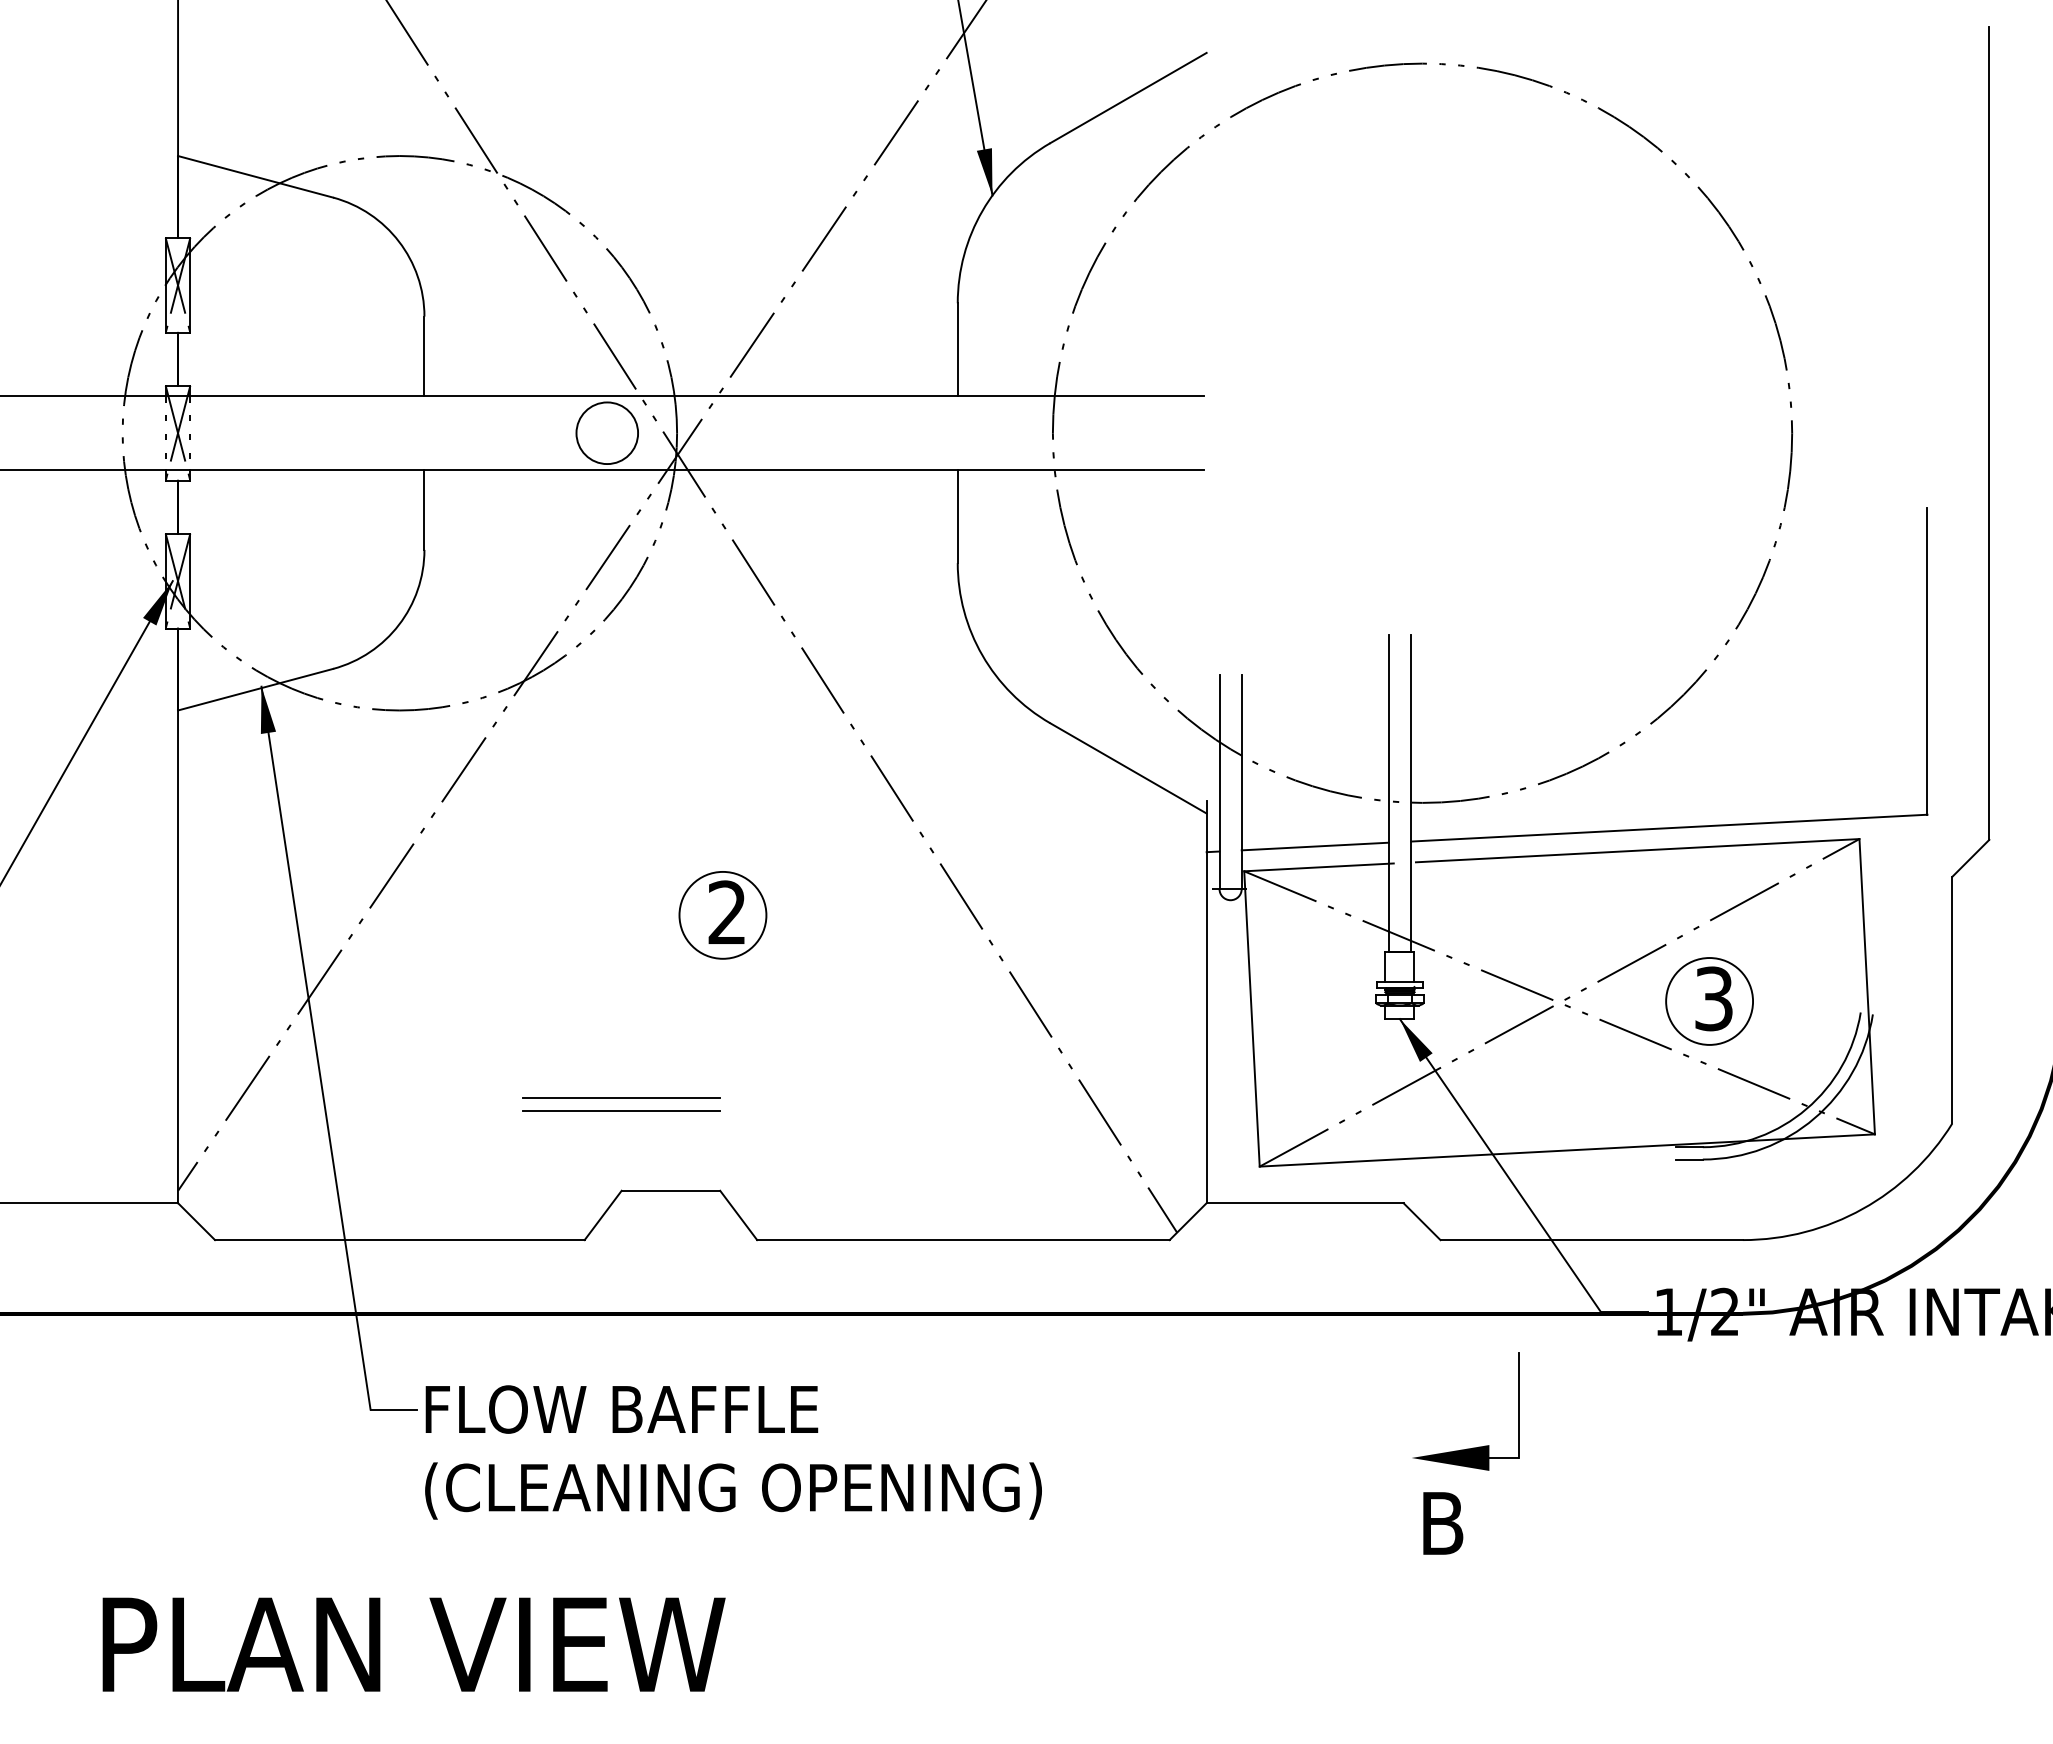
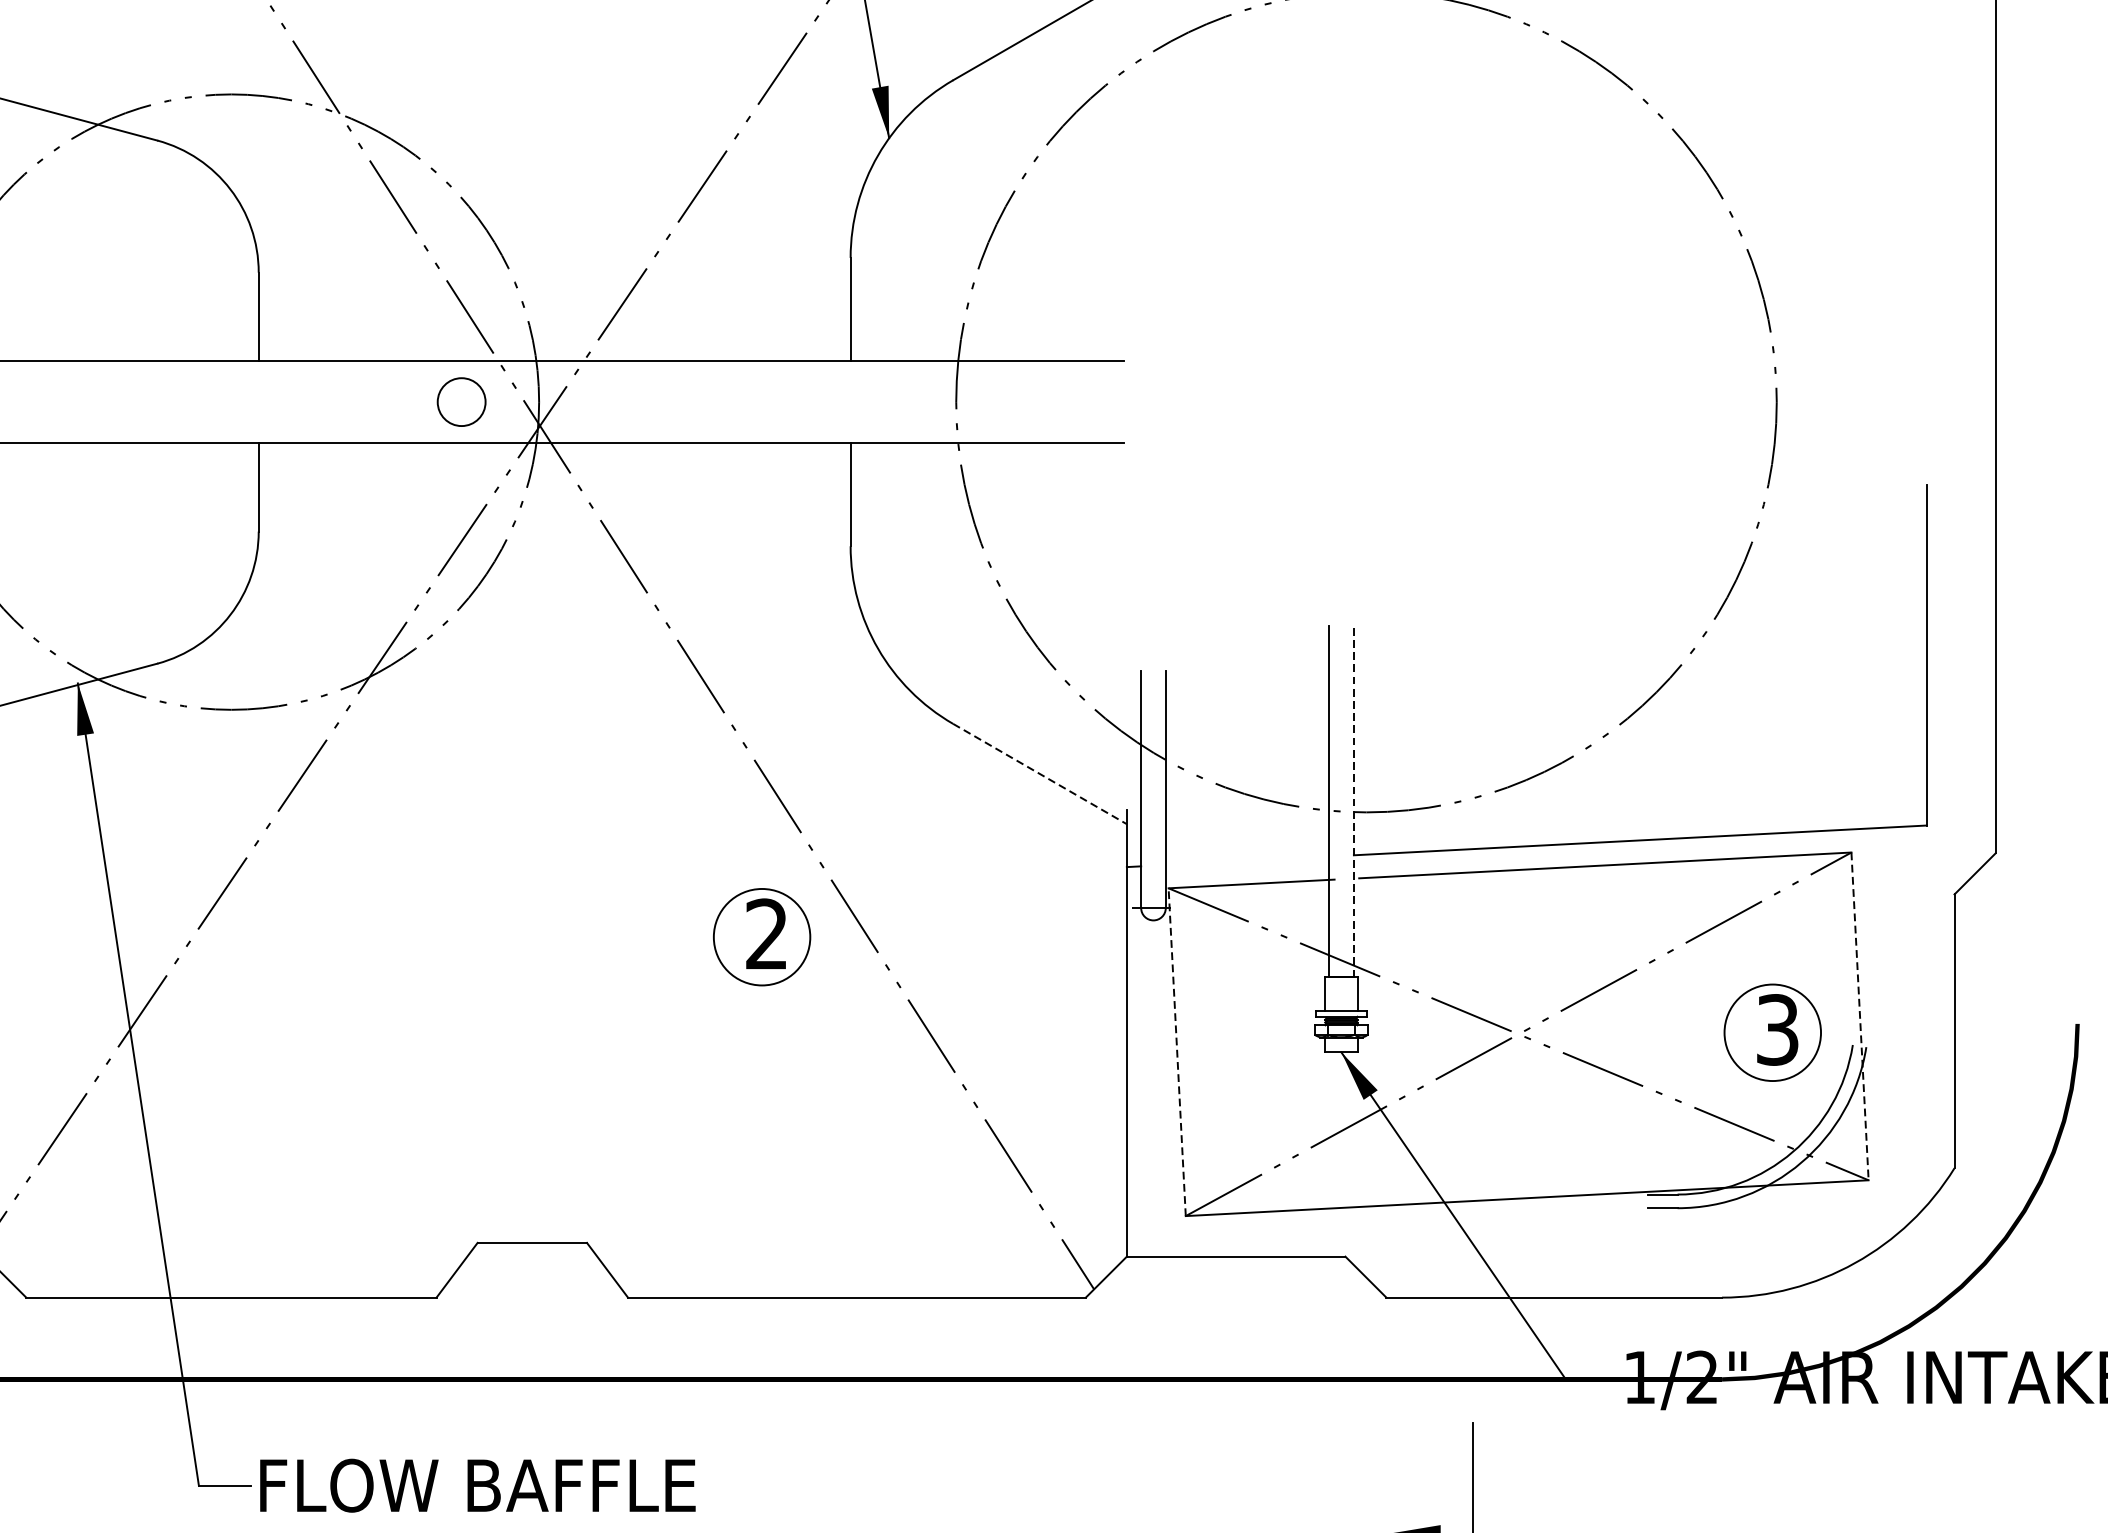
circle: (607, 433) -> (461, 402), size x0.7
line: (1128, 768) -> (1040, 774), solid -> dashed
line: (1411, 792) -> (1354, 800), solid -> dashed
line: (1315, 846) -> (1247, 860), removed
part: (722, 915) -> (761, 937), moved
line: (1867, 986) -> (1860, 1016), solid -> dashed
part: (1709, 1001) -> (1772, 1032), moved
line: (1251, 1018) -> (1176, 1051), solid -> dashed
line: (621, 1098) -> (477, 1140), removed
line: (621, 1110) -> (477, 1153), removed

